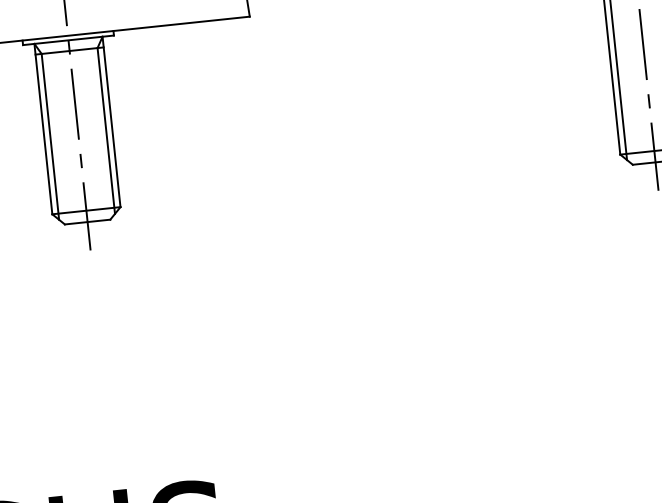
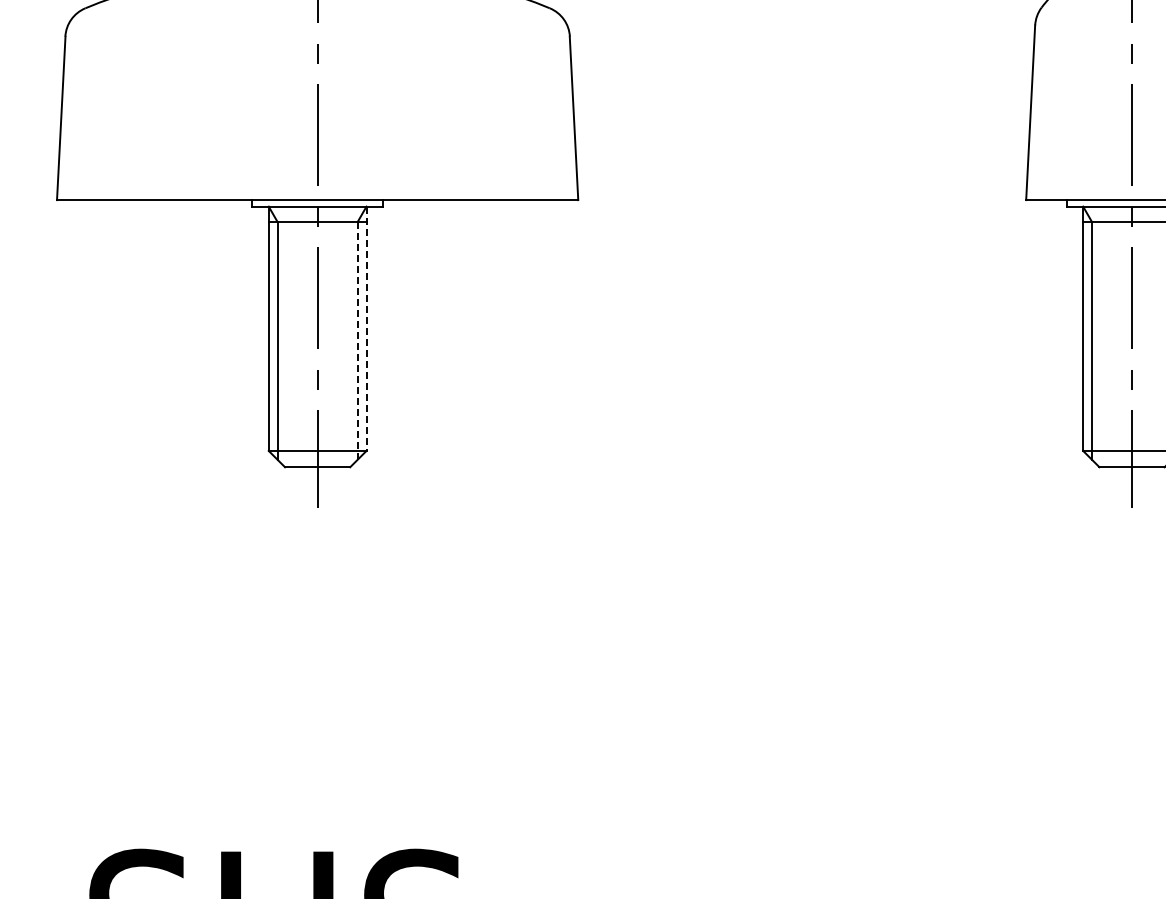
line: (111, 122) -> (366, 329), solid -> dashed
line: (106, 130) -> (357, 340), solid -> dashed

